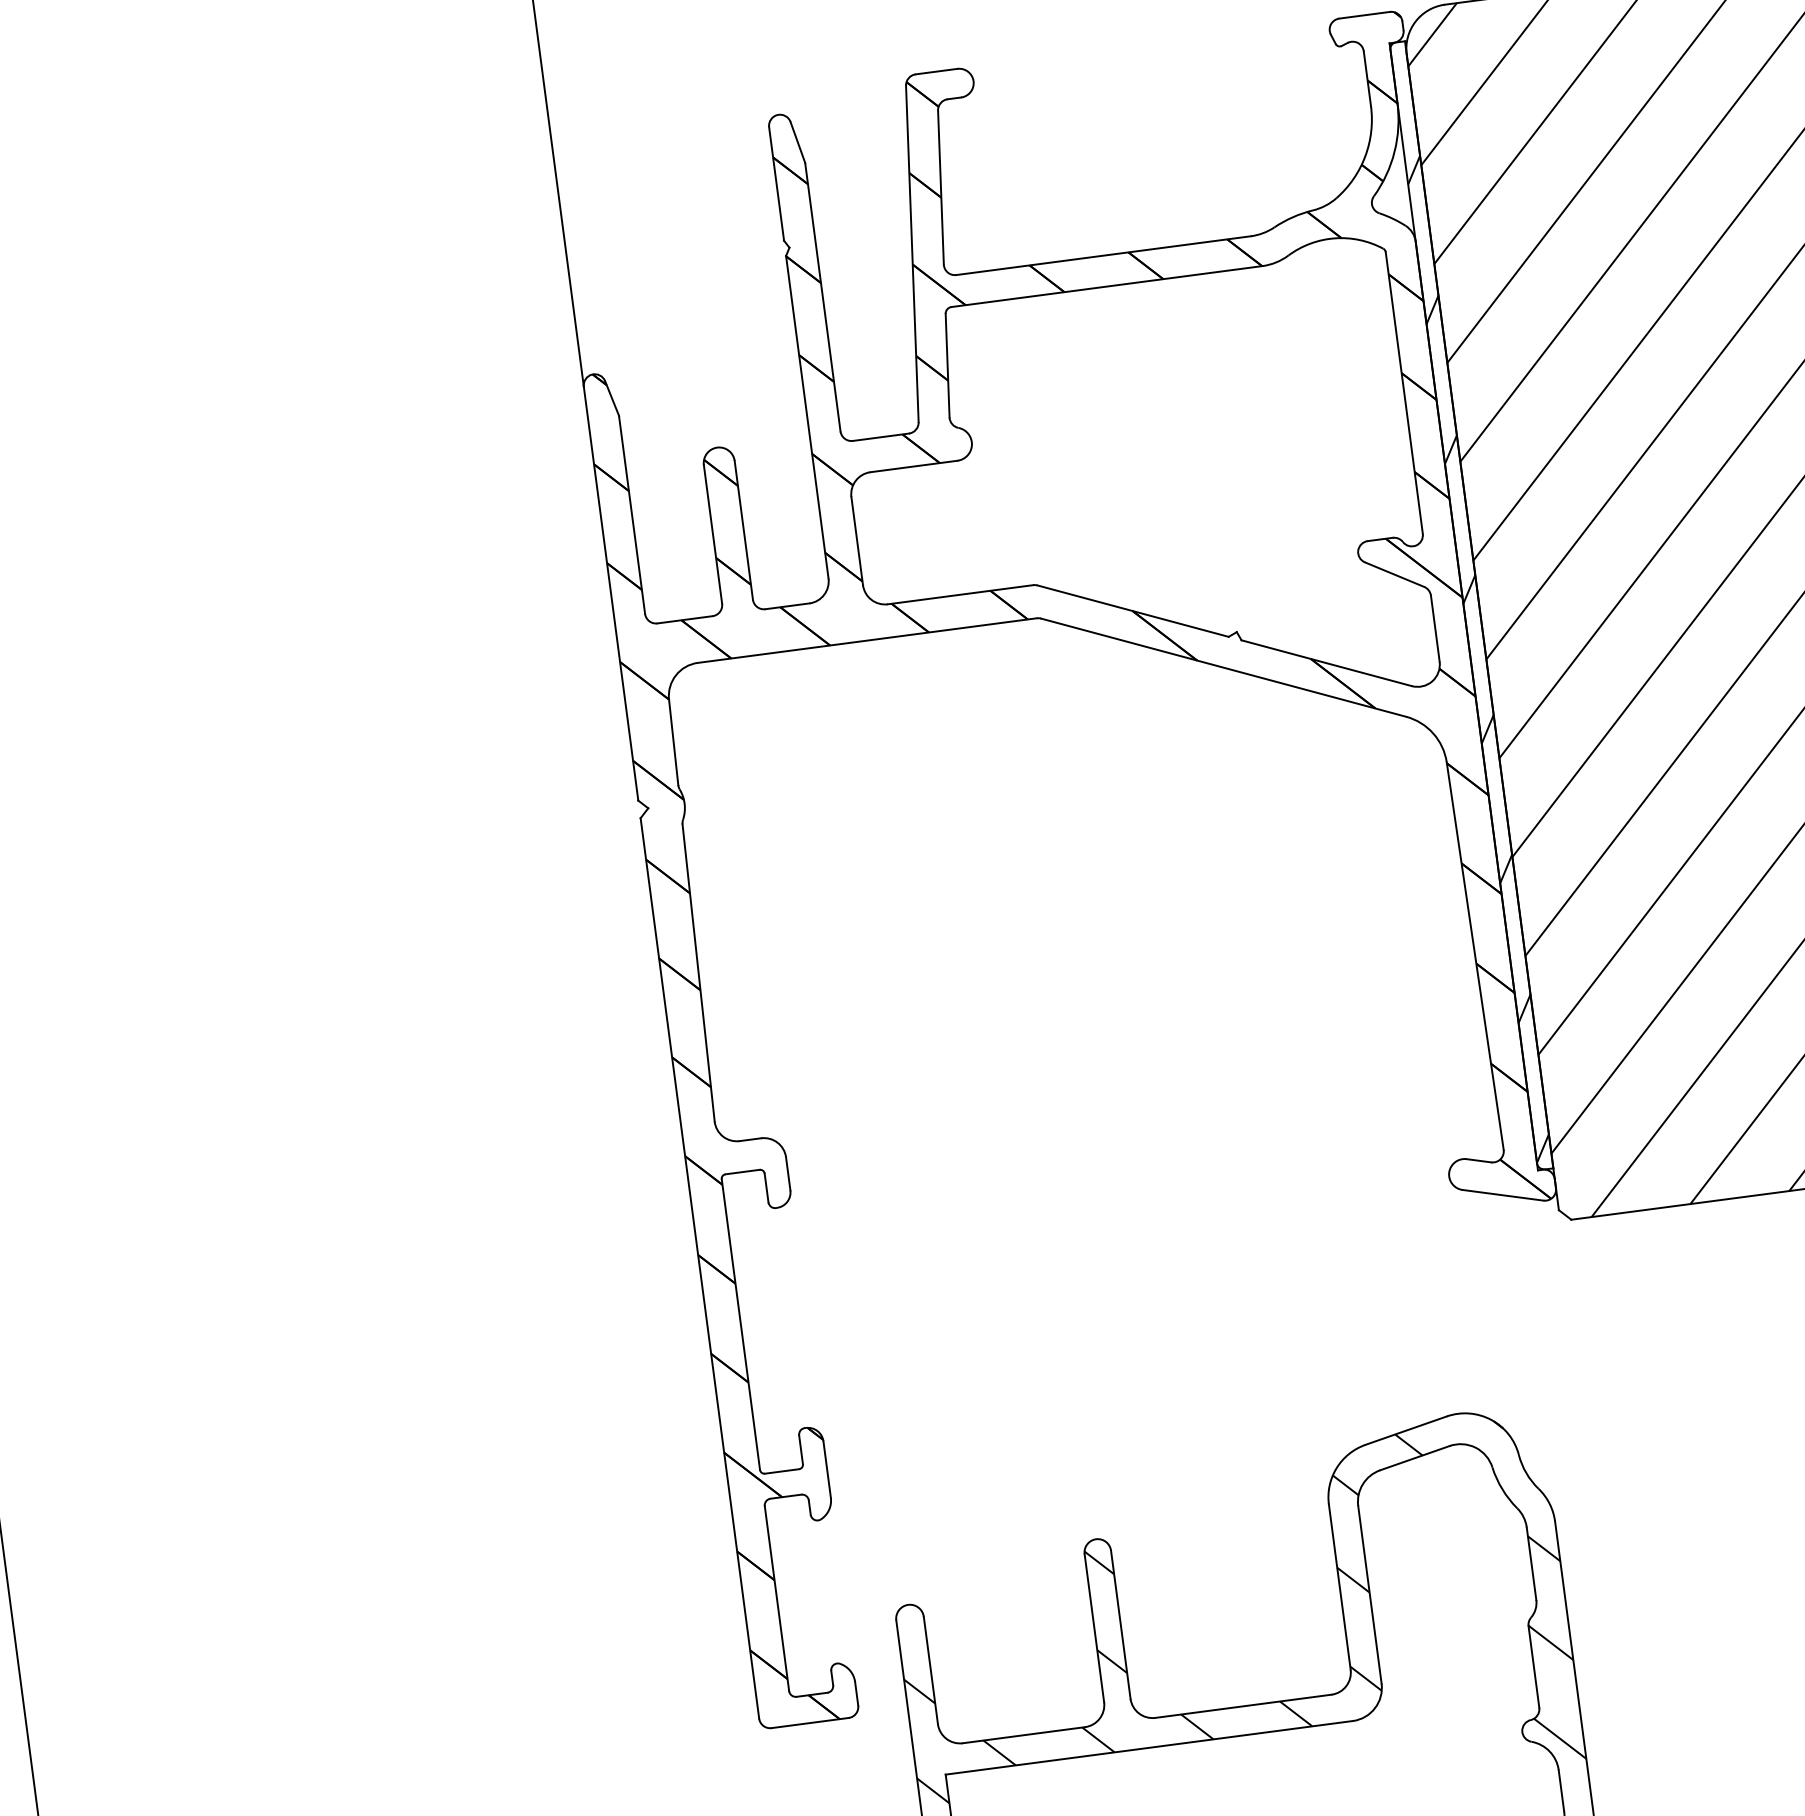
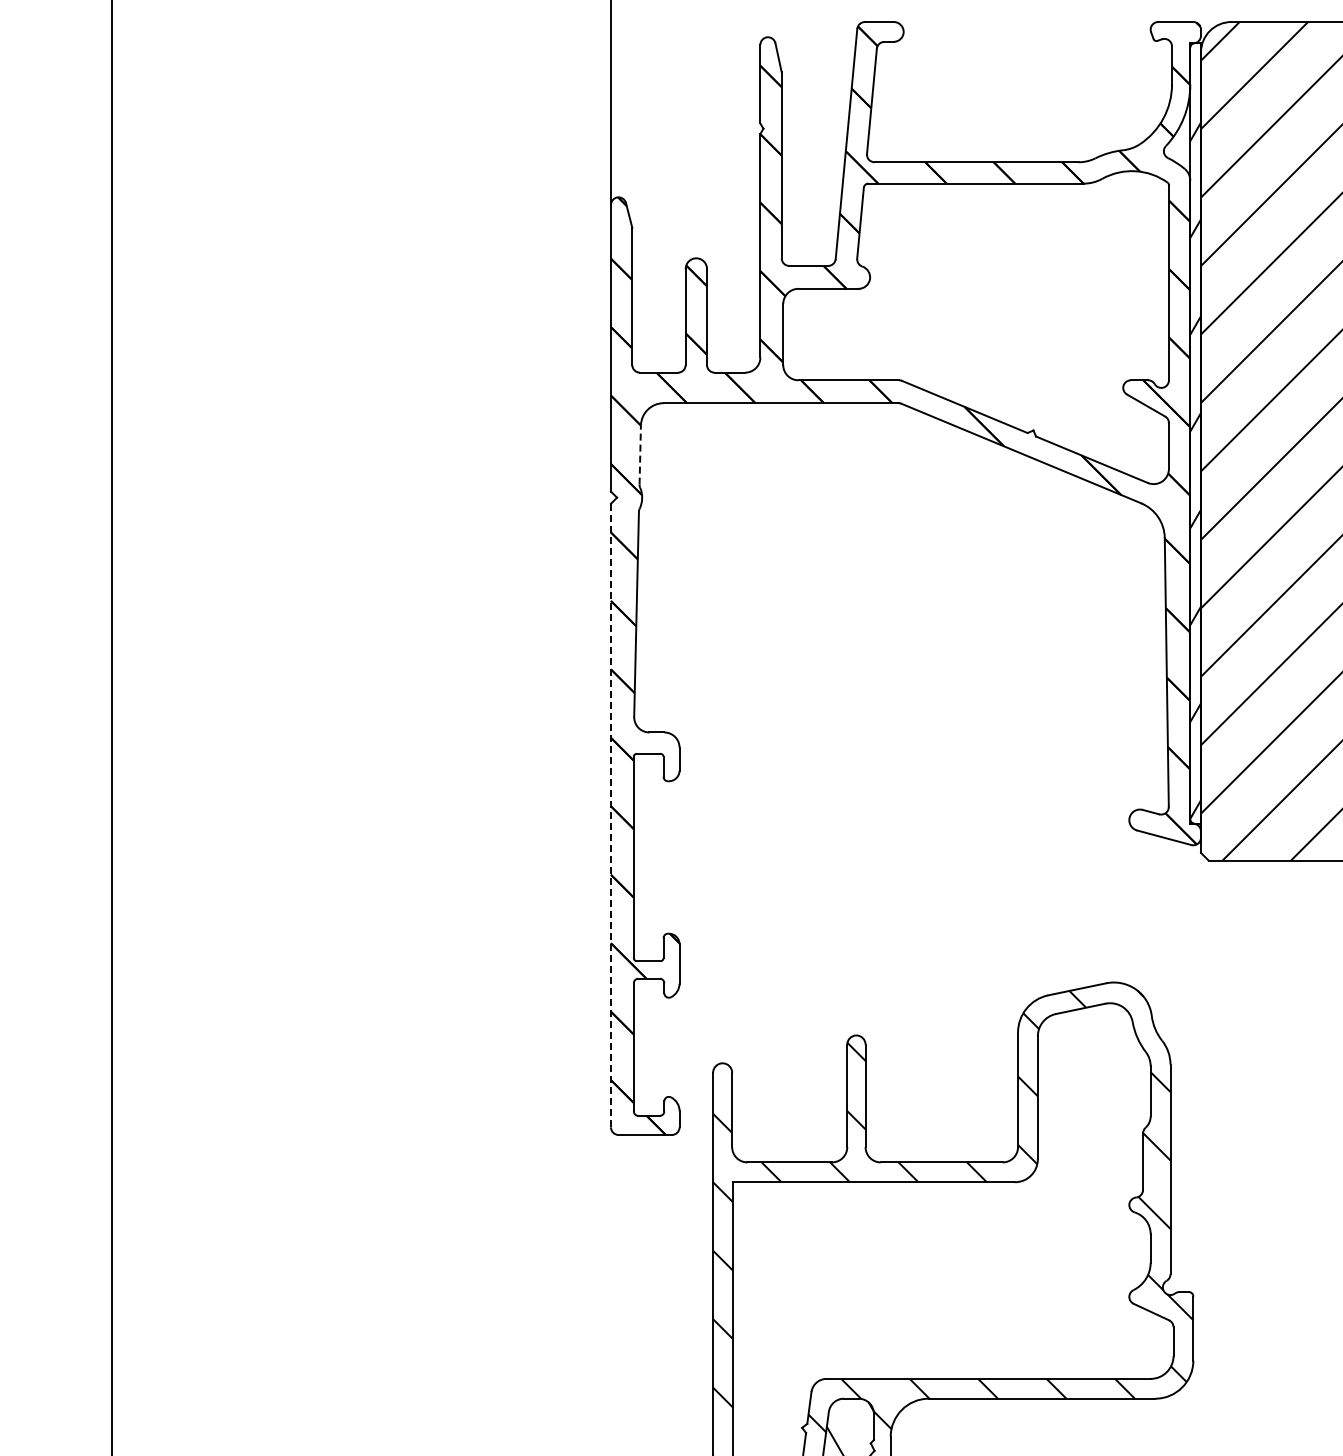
line: (674, 742) -> (640, 455), solid -> dashed
line: (699, 1268) -> (610, 815), solid -> dashed

